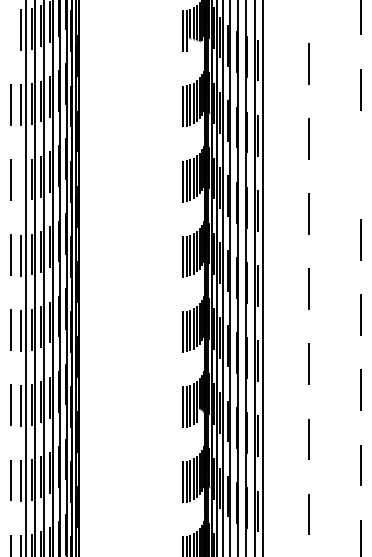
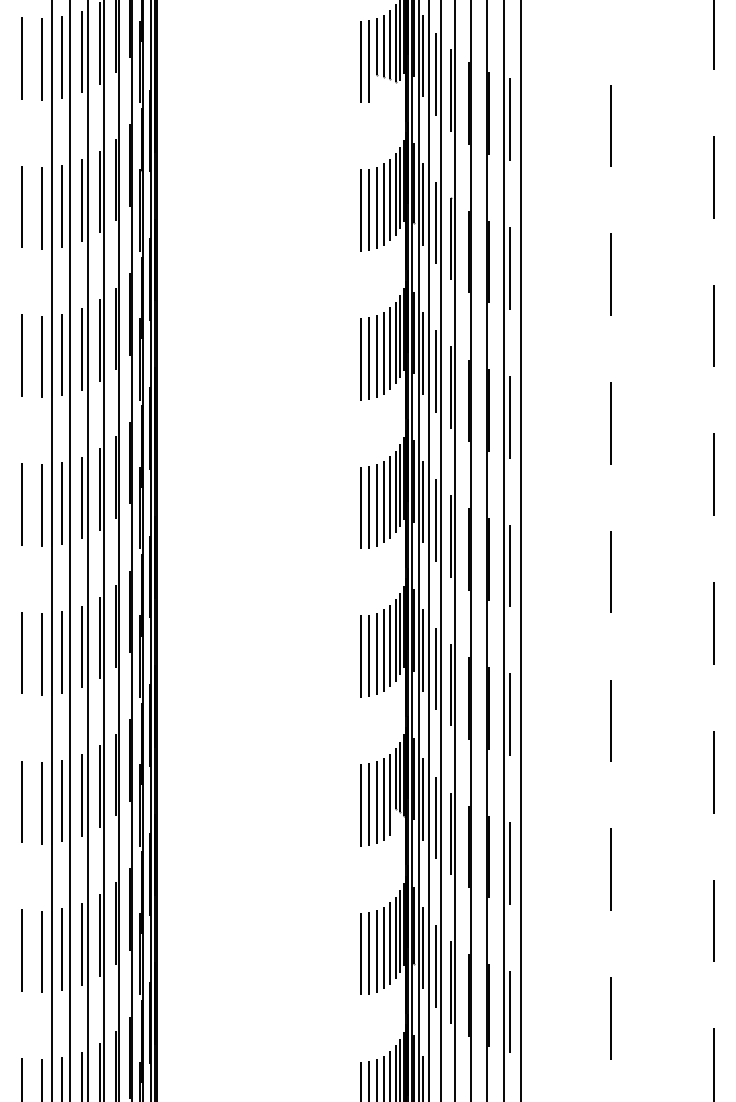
line: (11, 29) -> (22, 58), added
line: (360, 164) -> (713, 325), added
line: (21, 180) -> (42, 357), added

